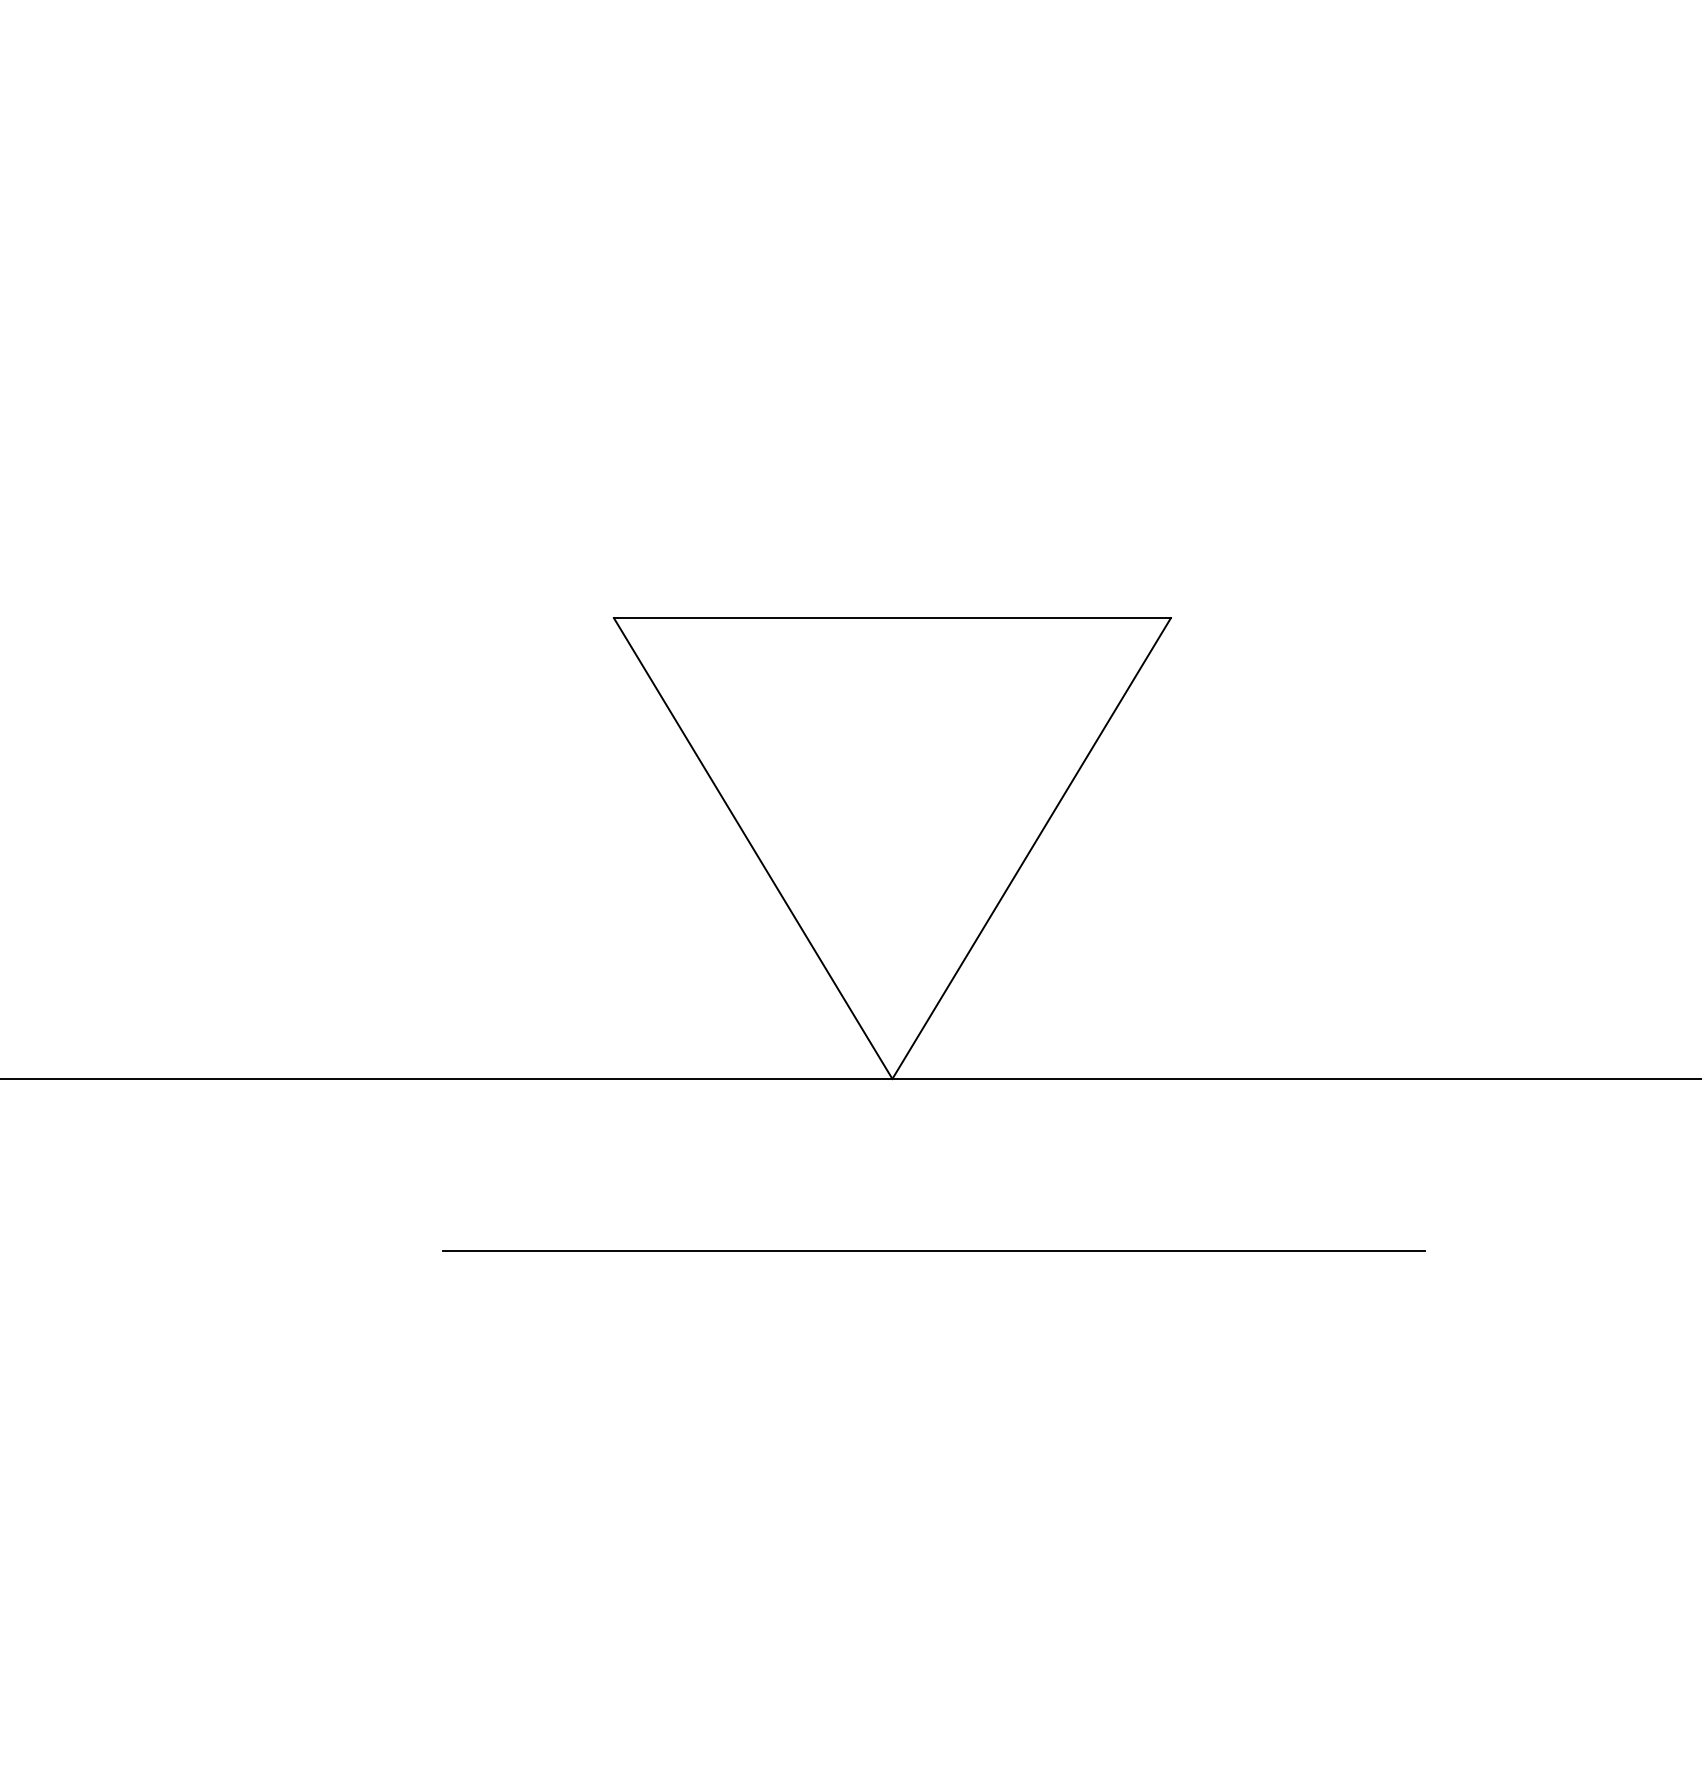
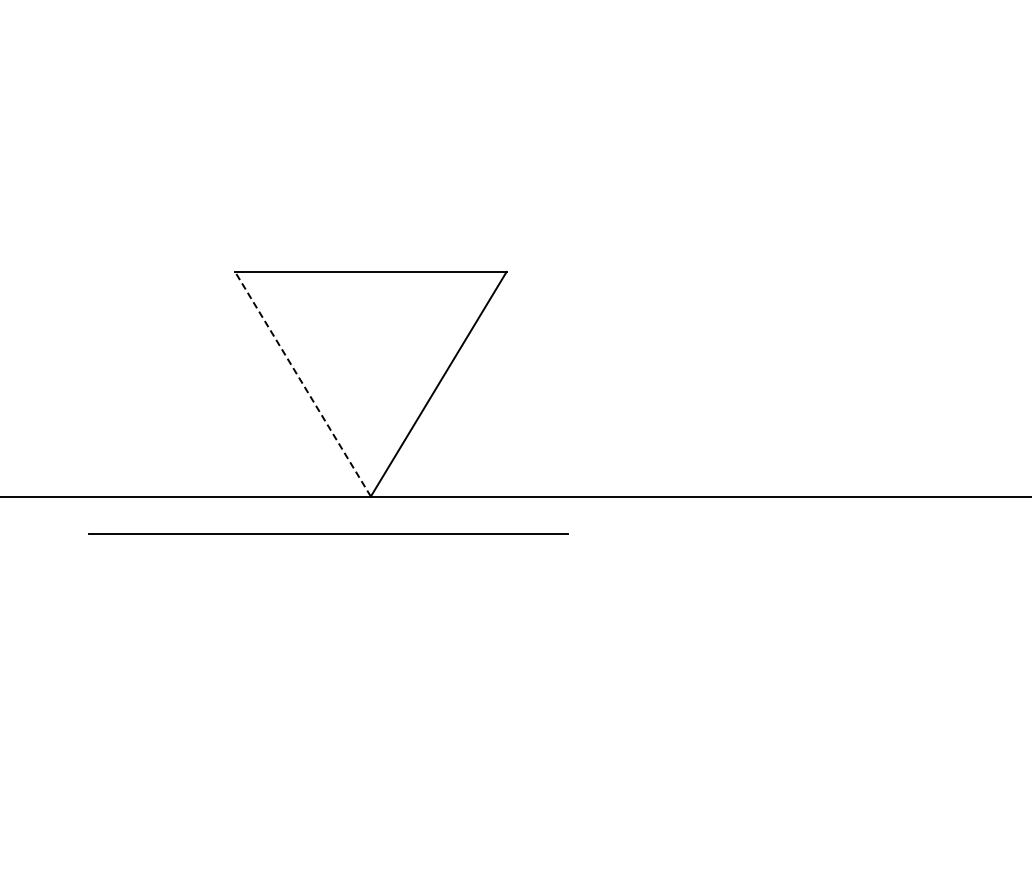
line: (752, 846) -> (302, 383), solid -> dashed
line: (934, 1249) -> (328, 533), moved

